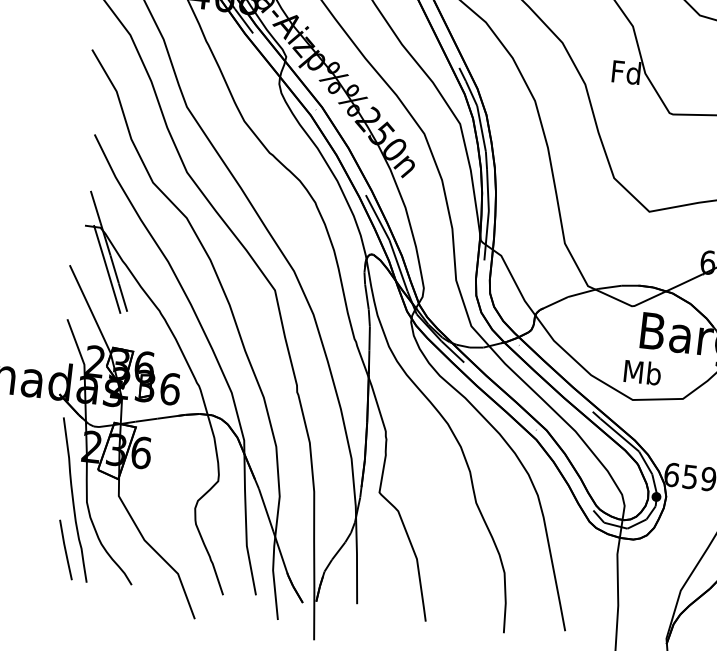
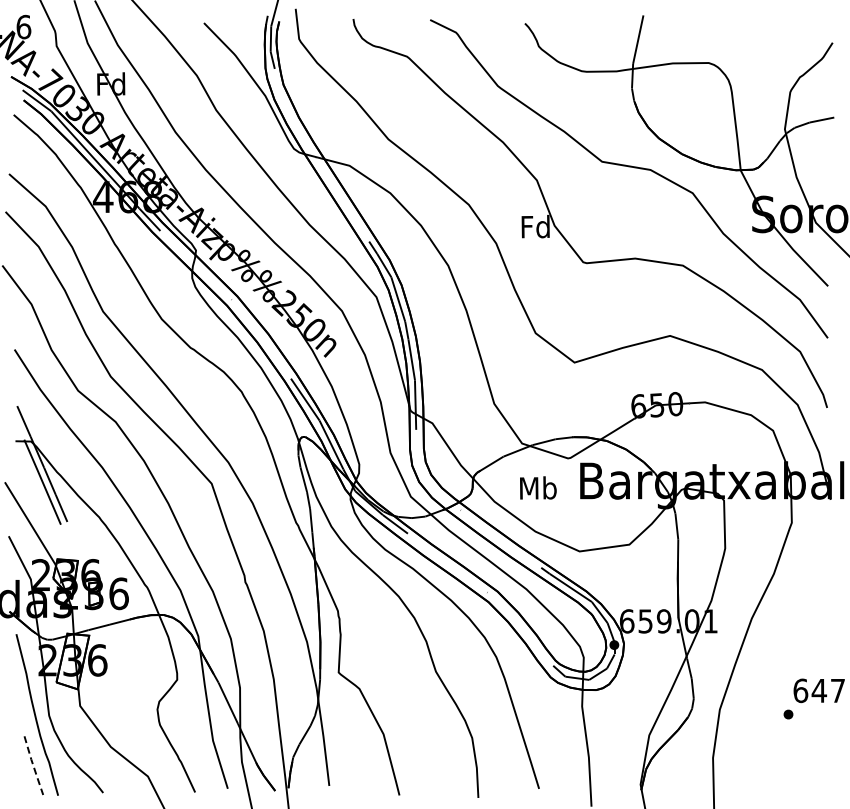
text: (642, 371) -> (538, 487), moved
line: (65, 550) -> (33, 766), solid -> dashed

